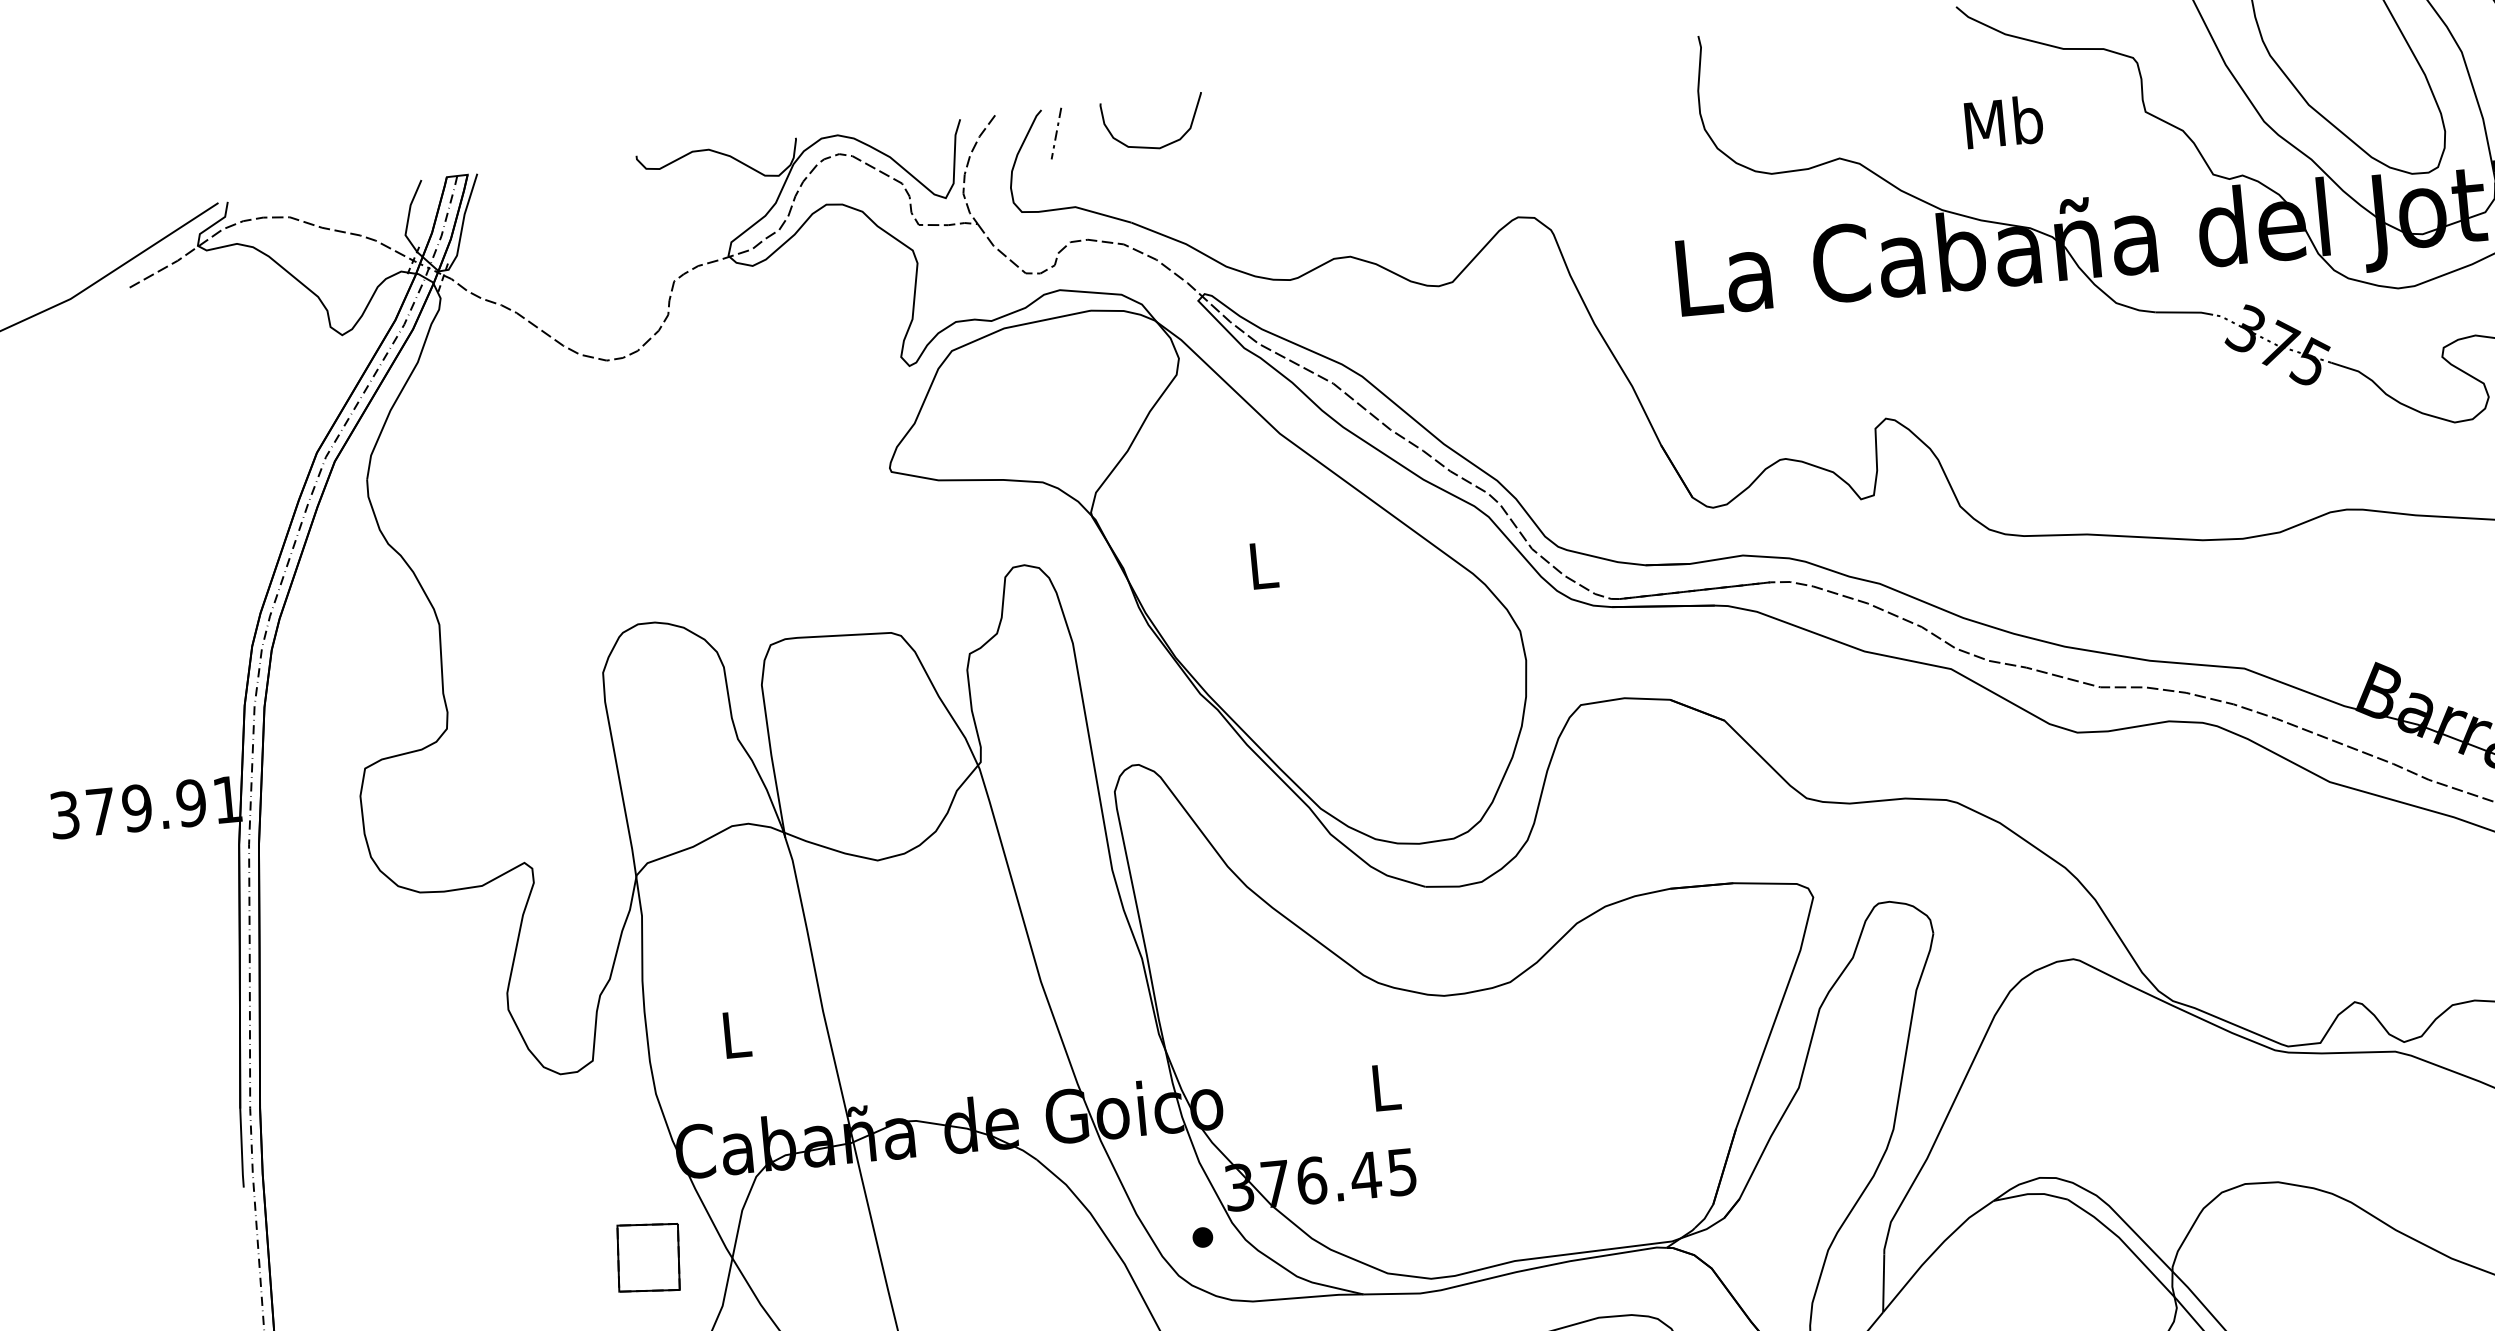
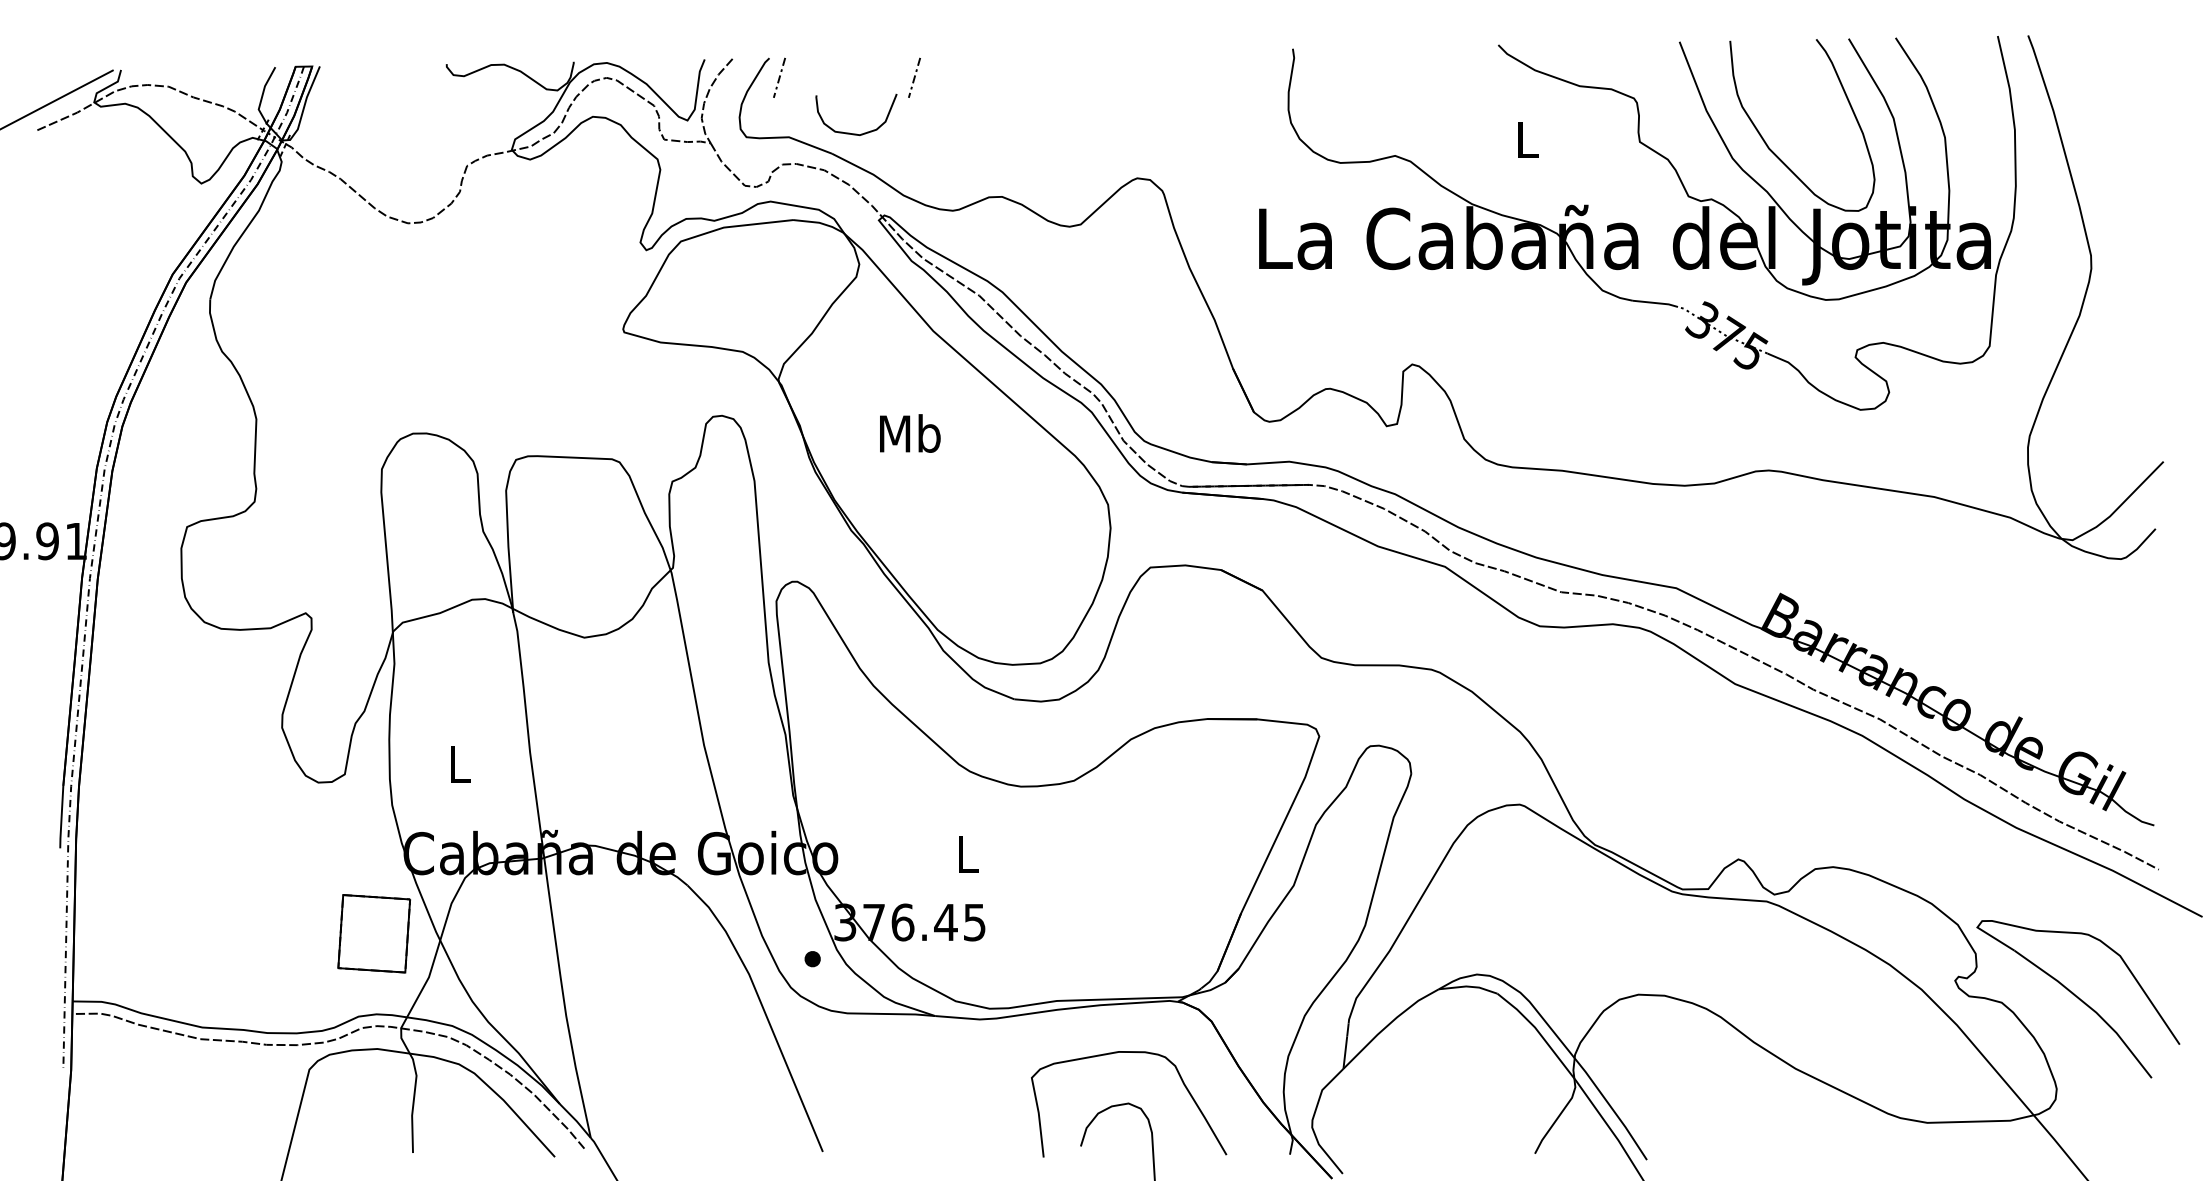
line: (1226, 117) -> (914, 77), added
text: (2004, 122) -> (1527, 139), Mb -> L
curve: (1155, 146) -> (856, 133), moved
text: (1263, 565) -> (910, 433), L -> Mb
part: (647, 1257) -> (373, 933), size x1.4

